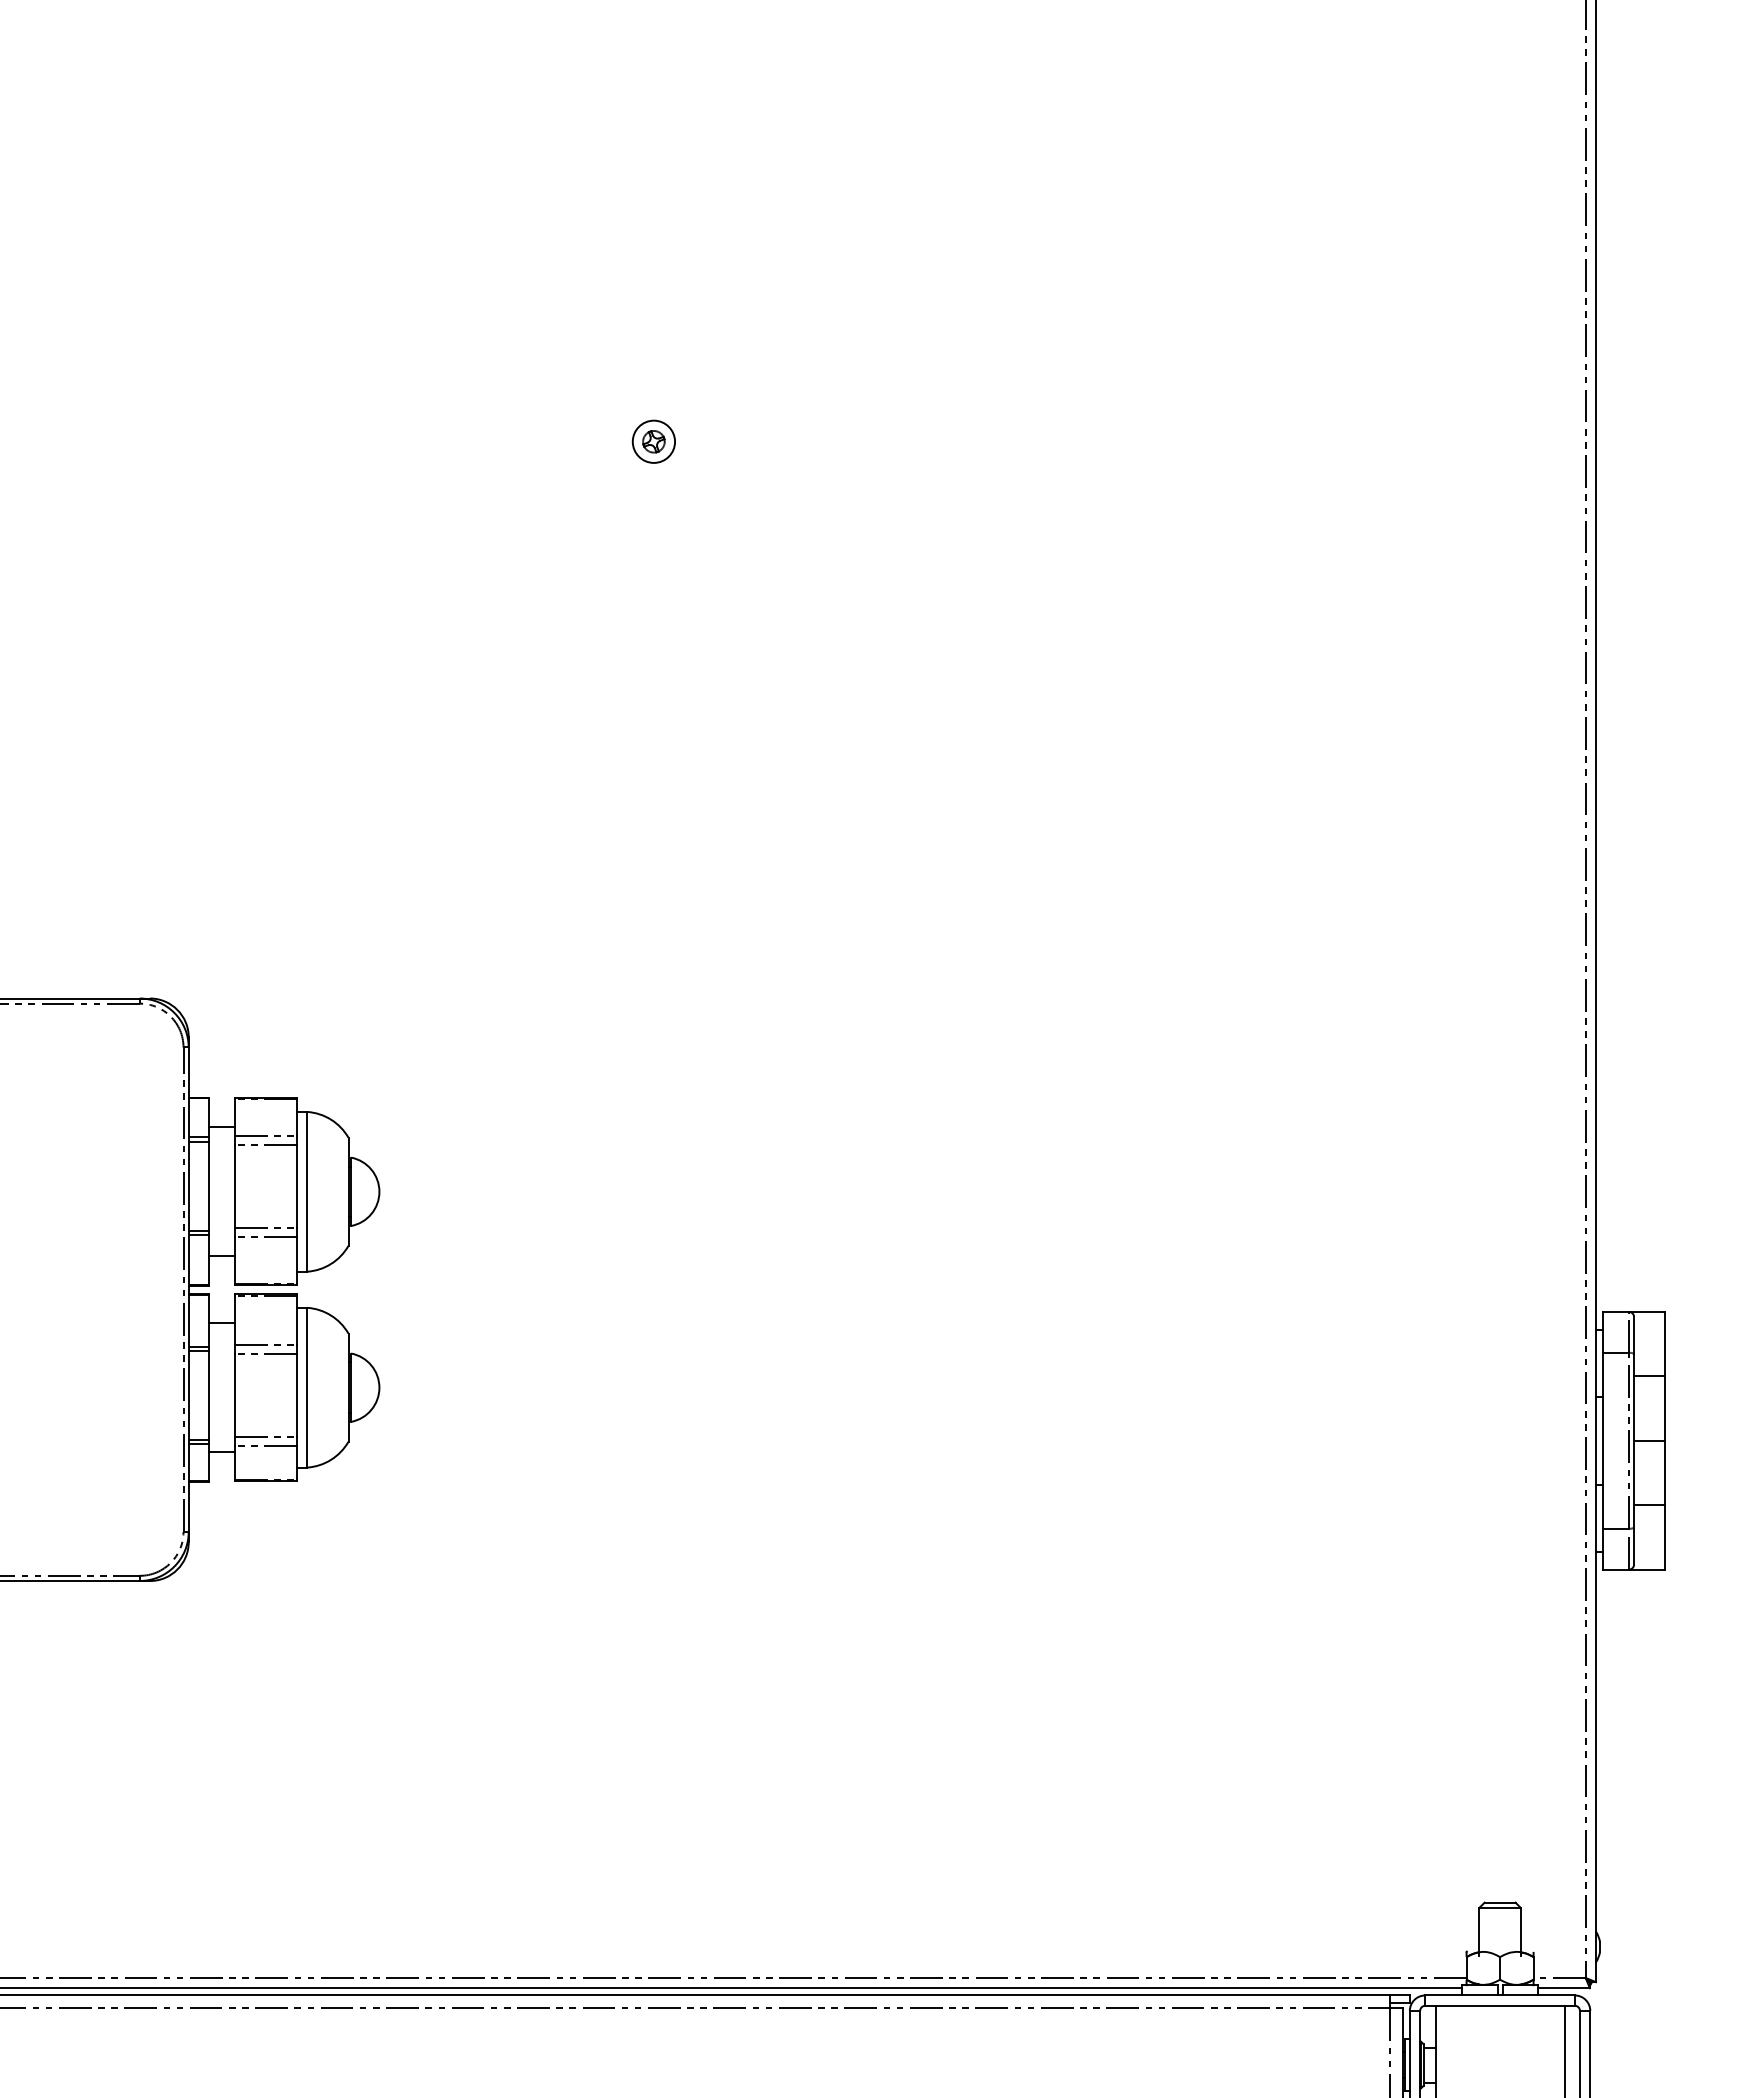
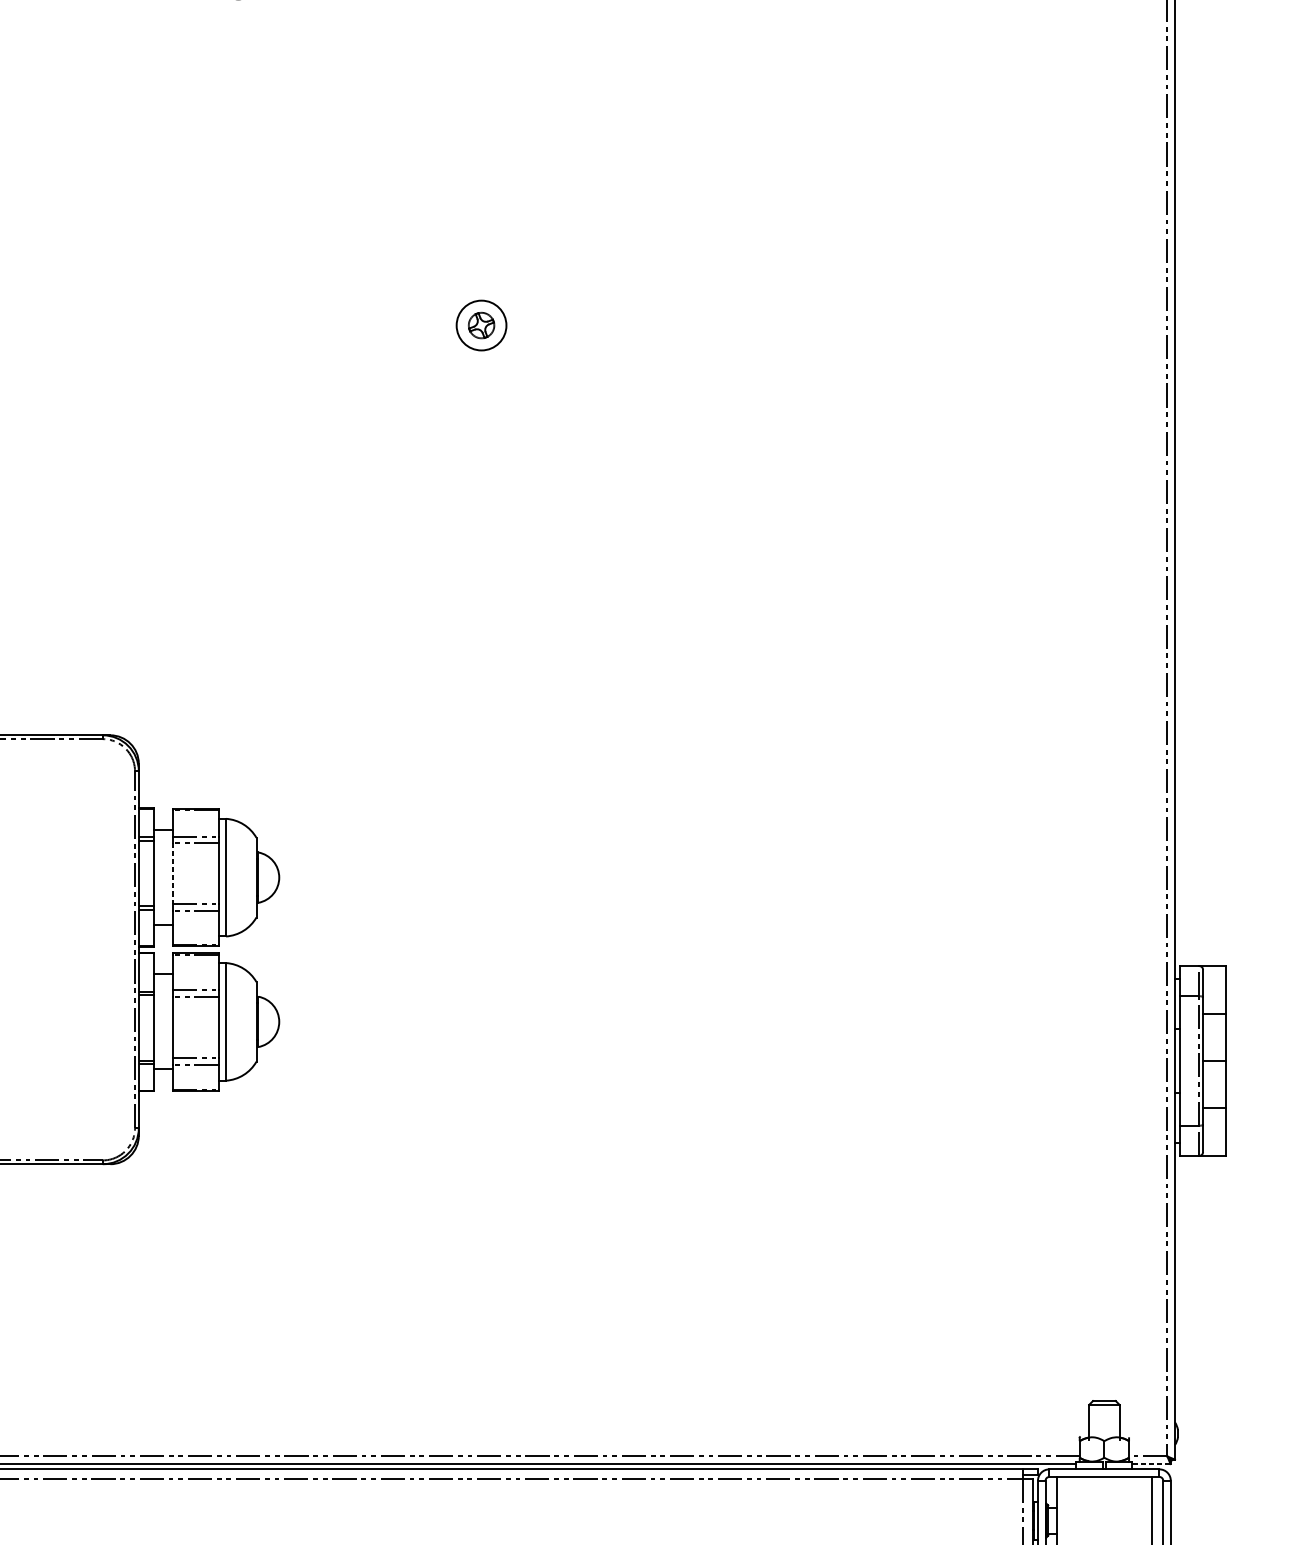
part: (653, 441) -> (481, 325), size x1.6
line: (235, 1186) -> (173, 873), solid -> dashed
line: (1564, 1988) -> (1151, 1464), solid -> dashed

